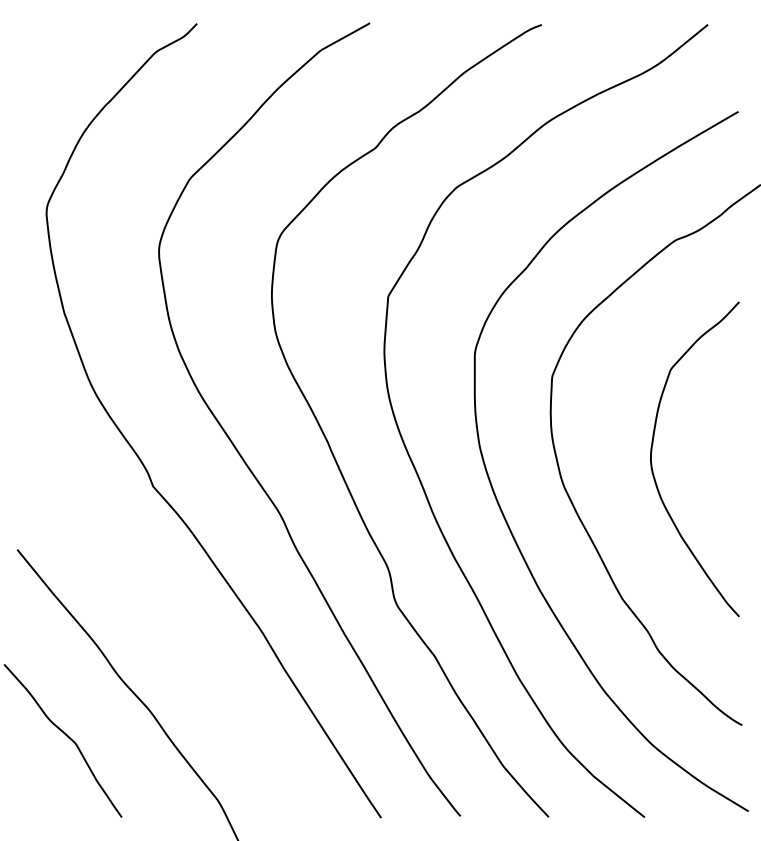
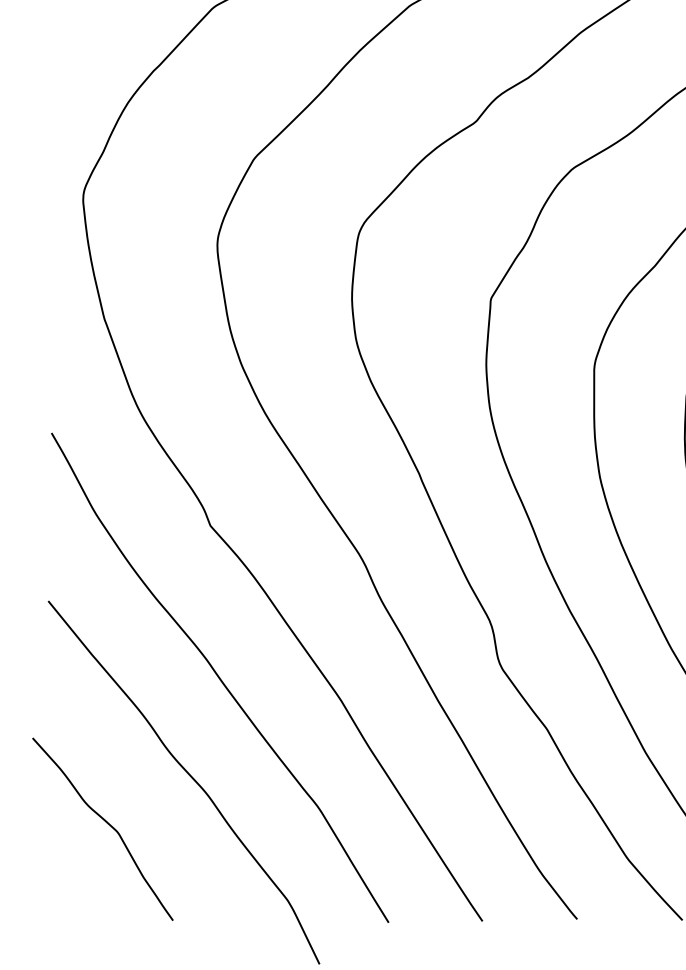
curve: (161, 613) -> (220, 677), added

